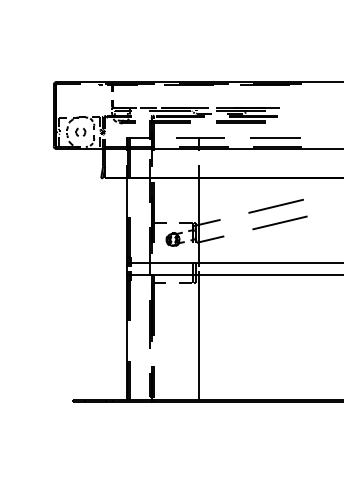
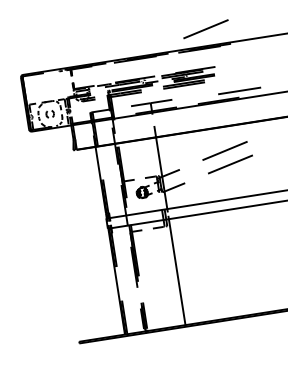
line: (275, 61) -> (205, 28), added
line: (275, 137) -> (239, 90), moved

